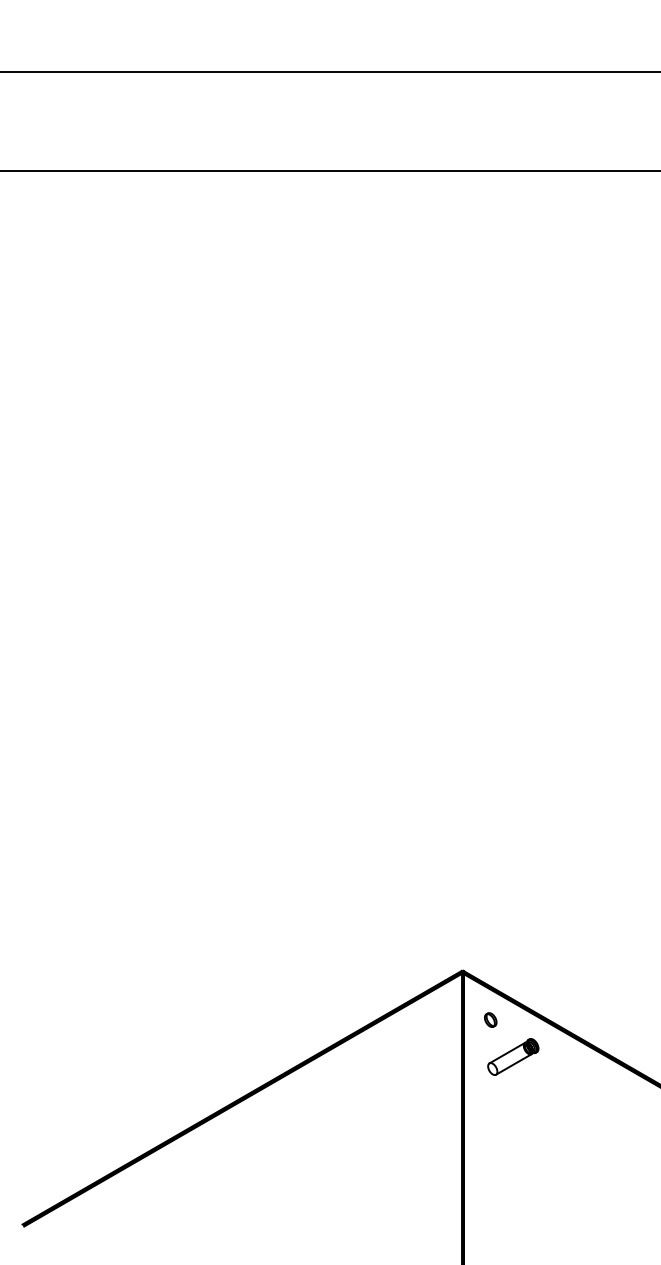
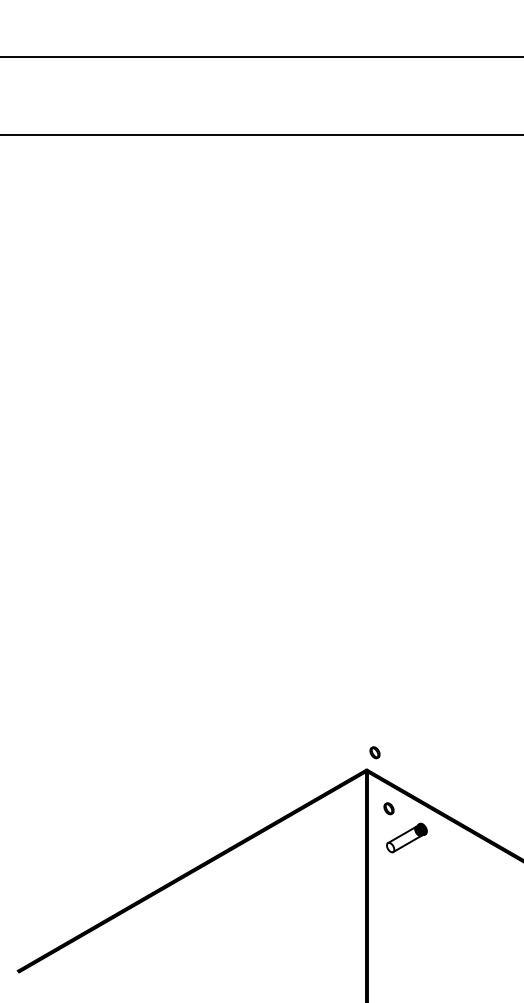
part: (472, 949) -> (374, 752), added

